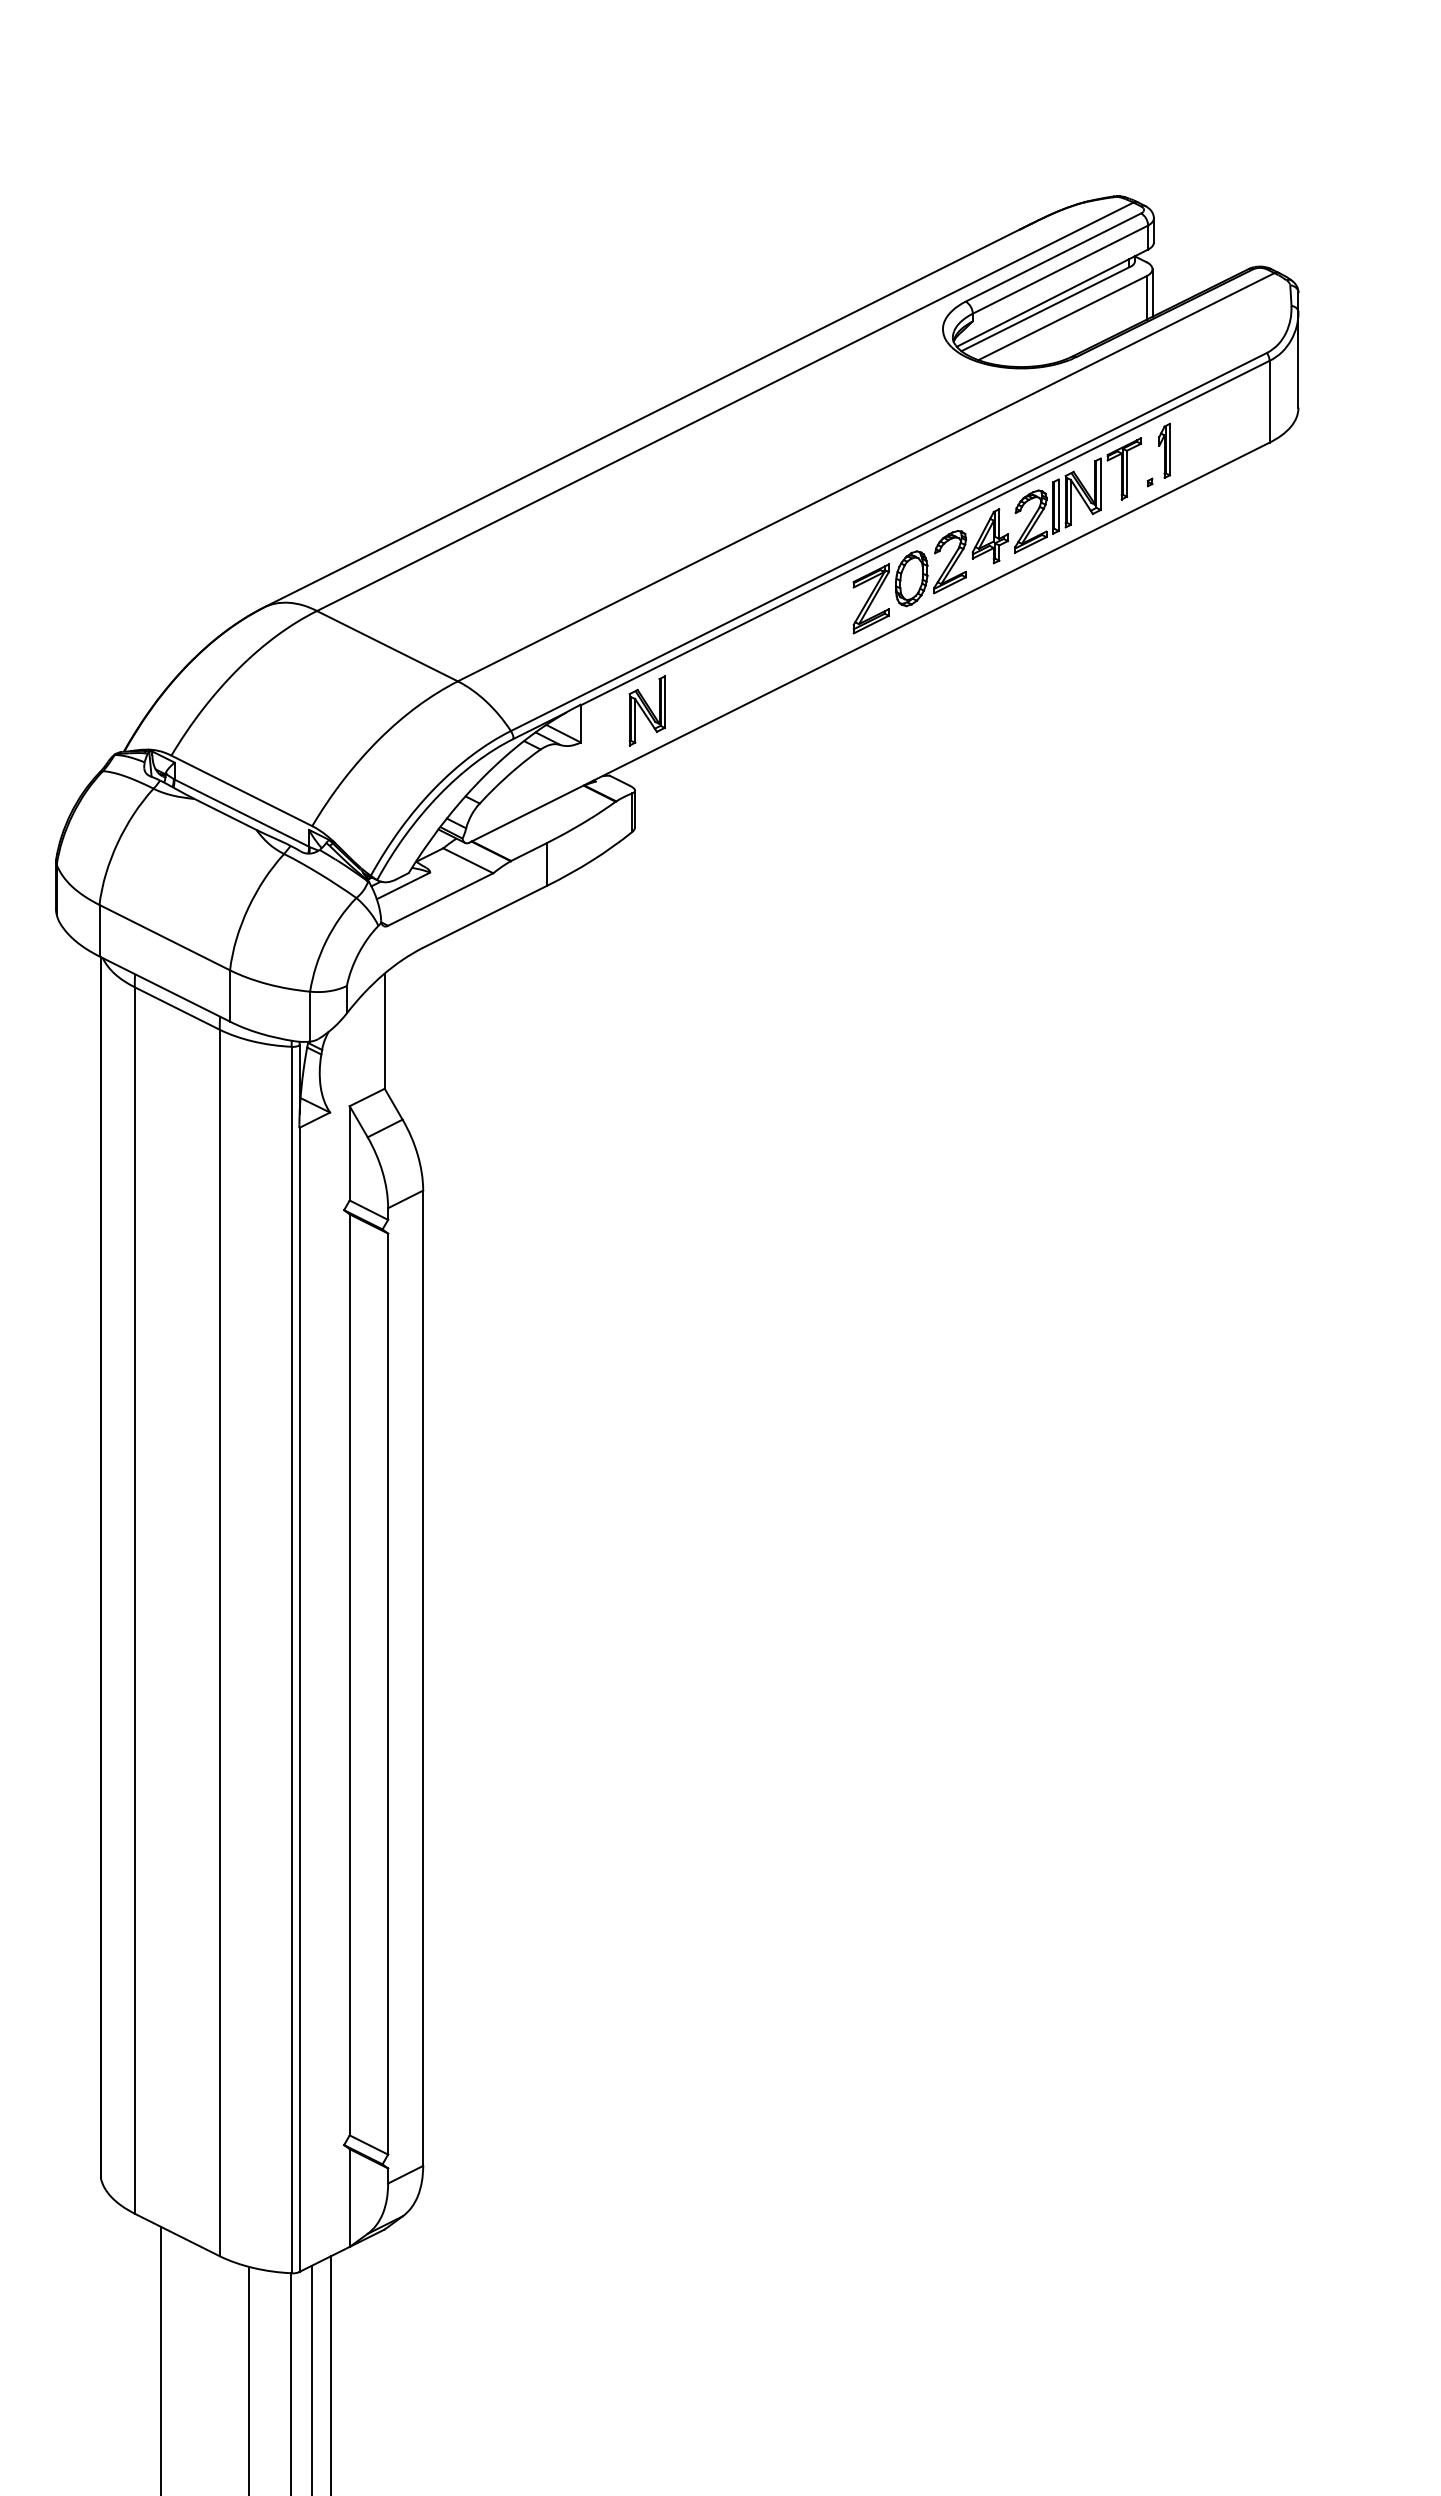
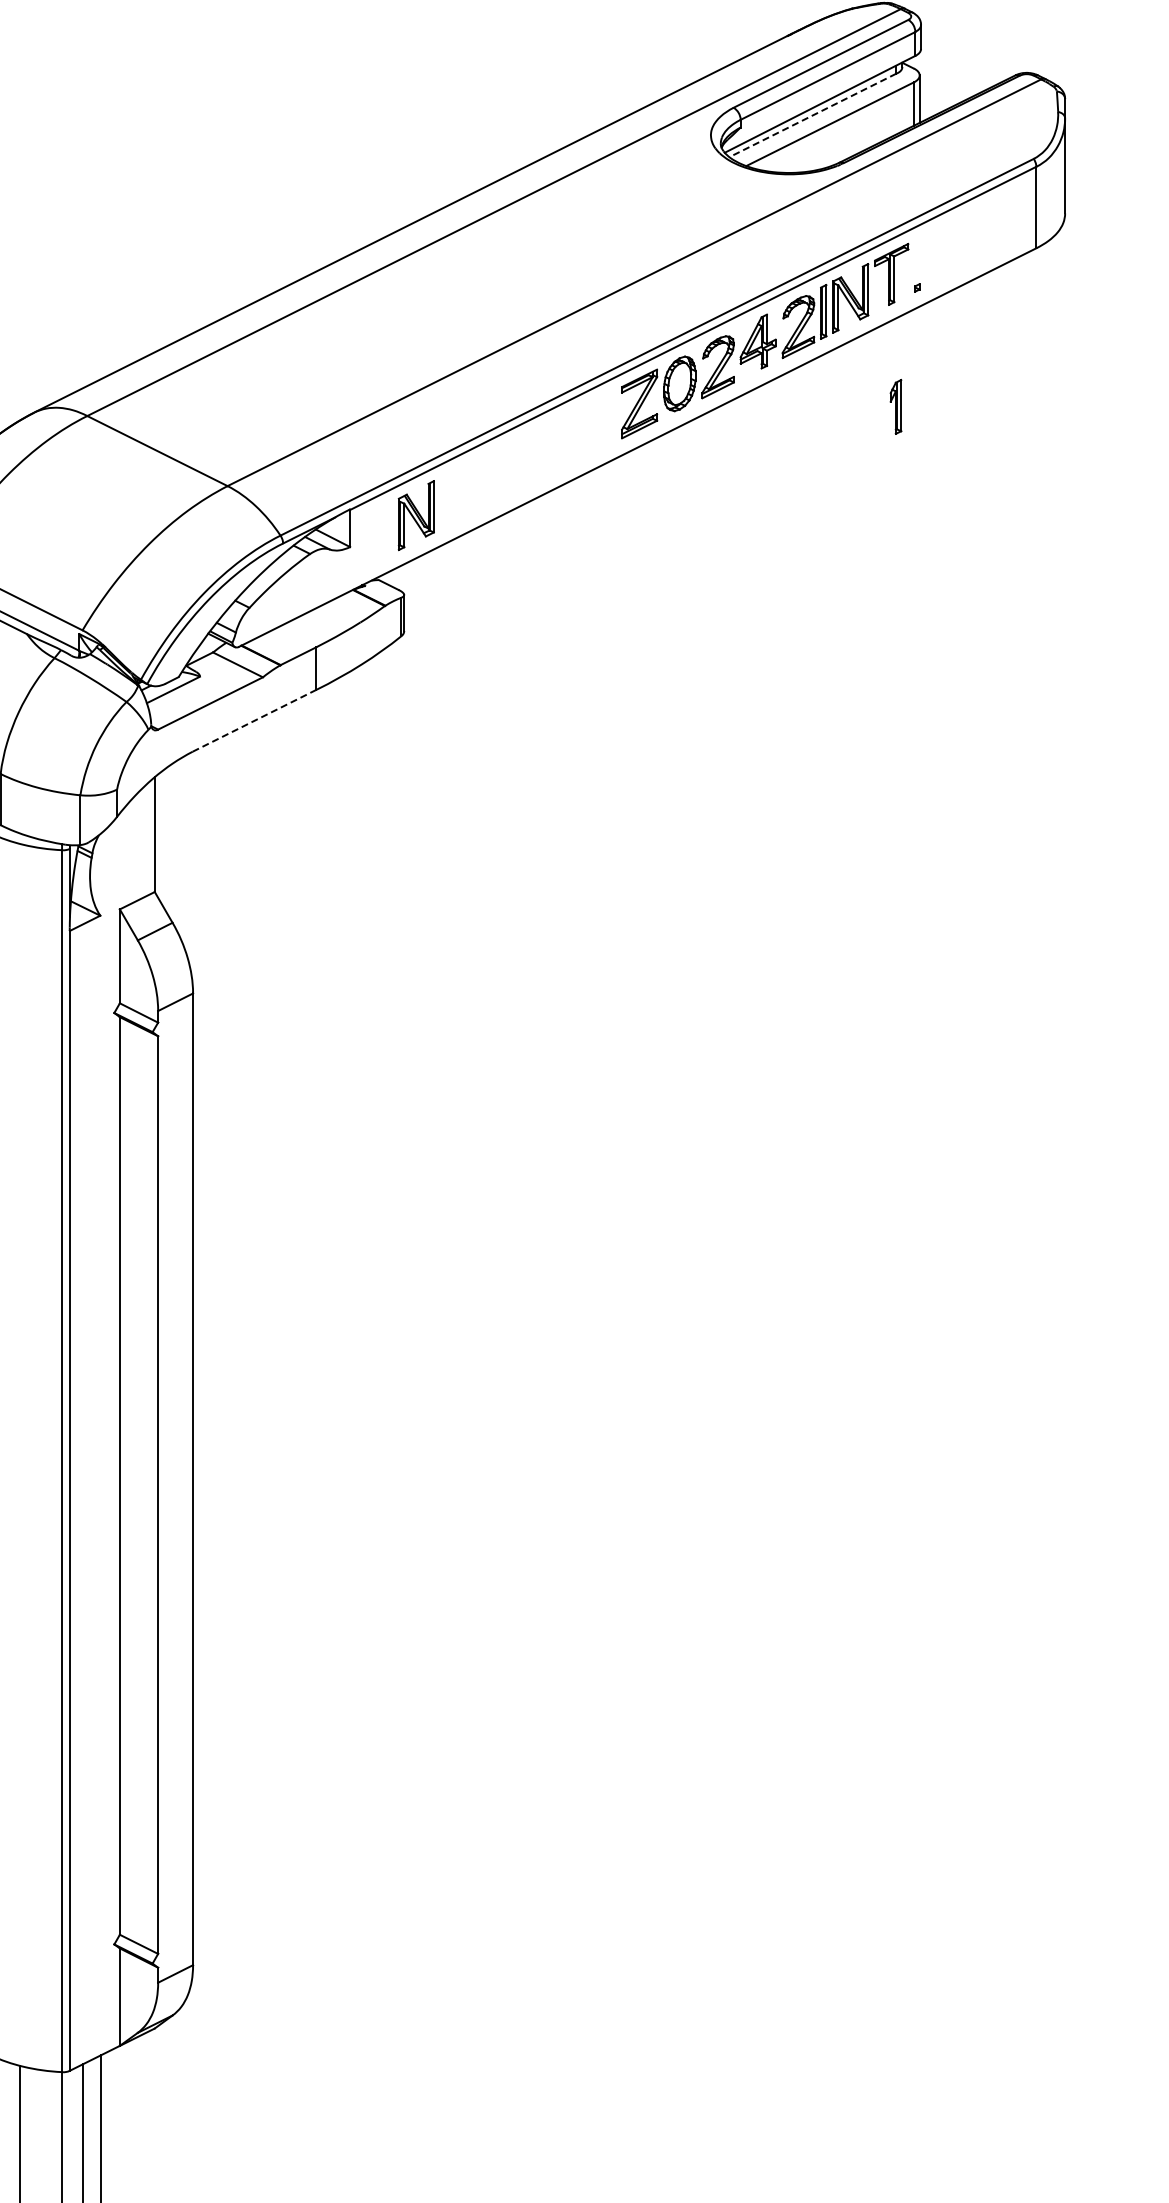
line: (1045, 309) -> (813, 115), solid -> dashed
part: (1164, 450) -> (895, 406), moved
line: (485, 916) -> (255, 720), solid -> dashed

